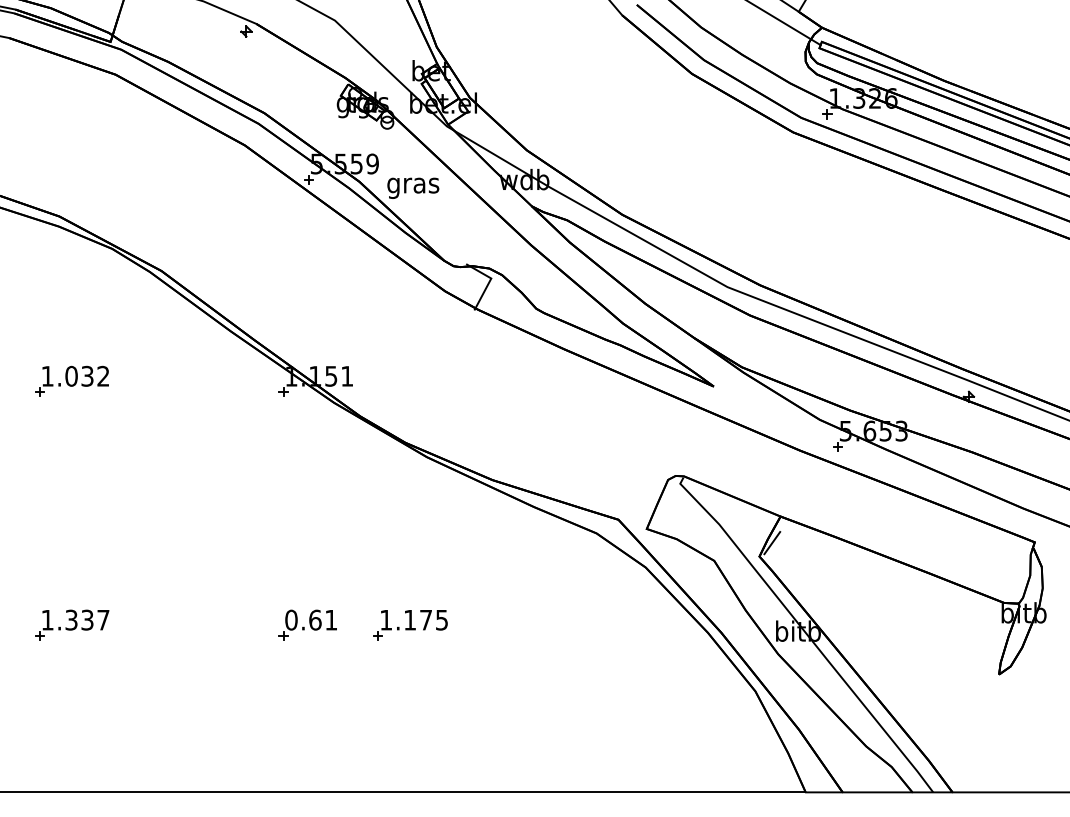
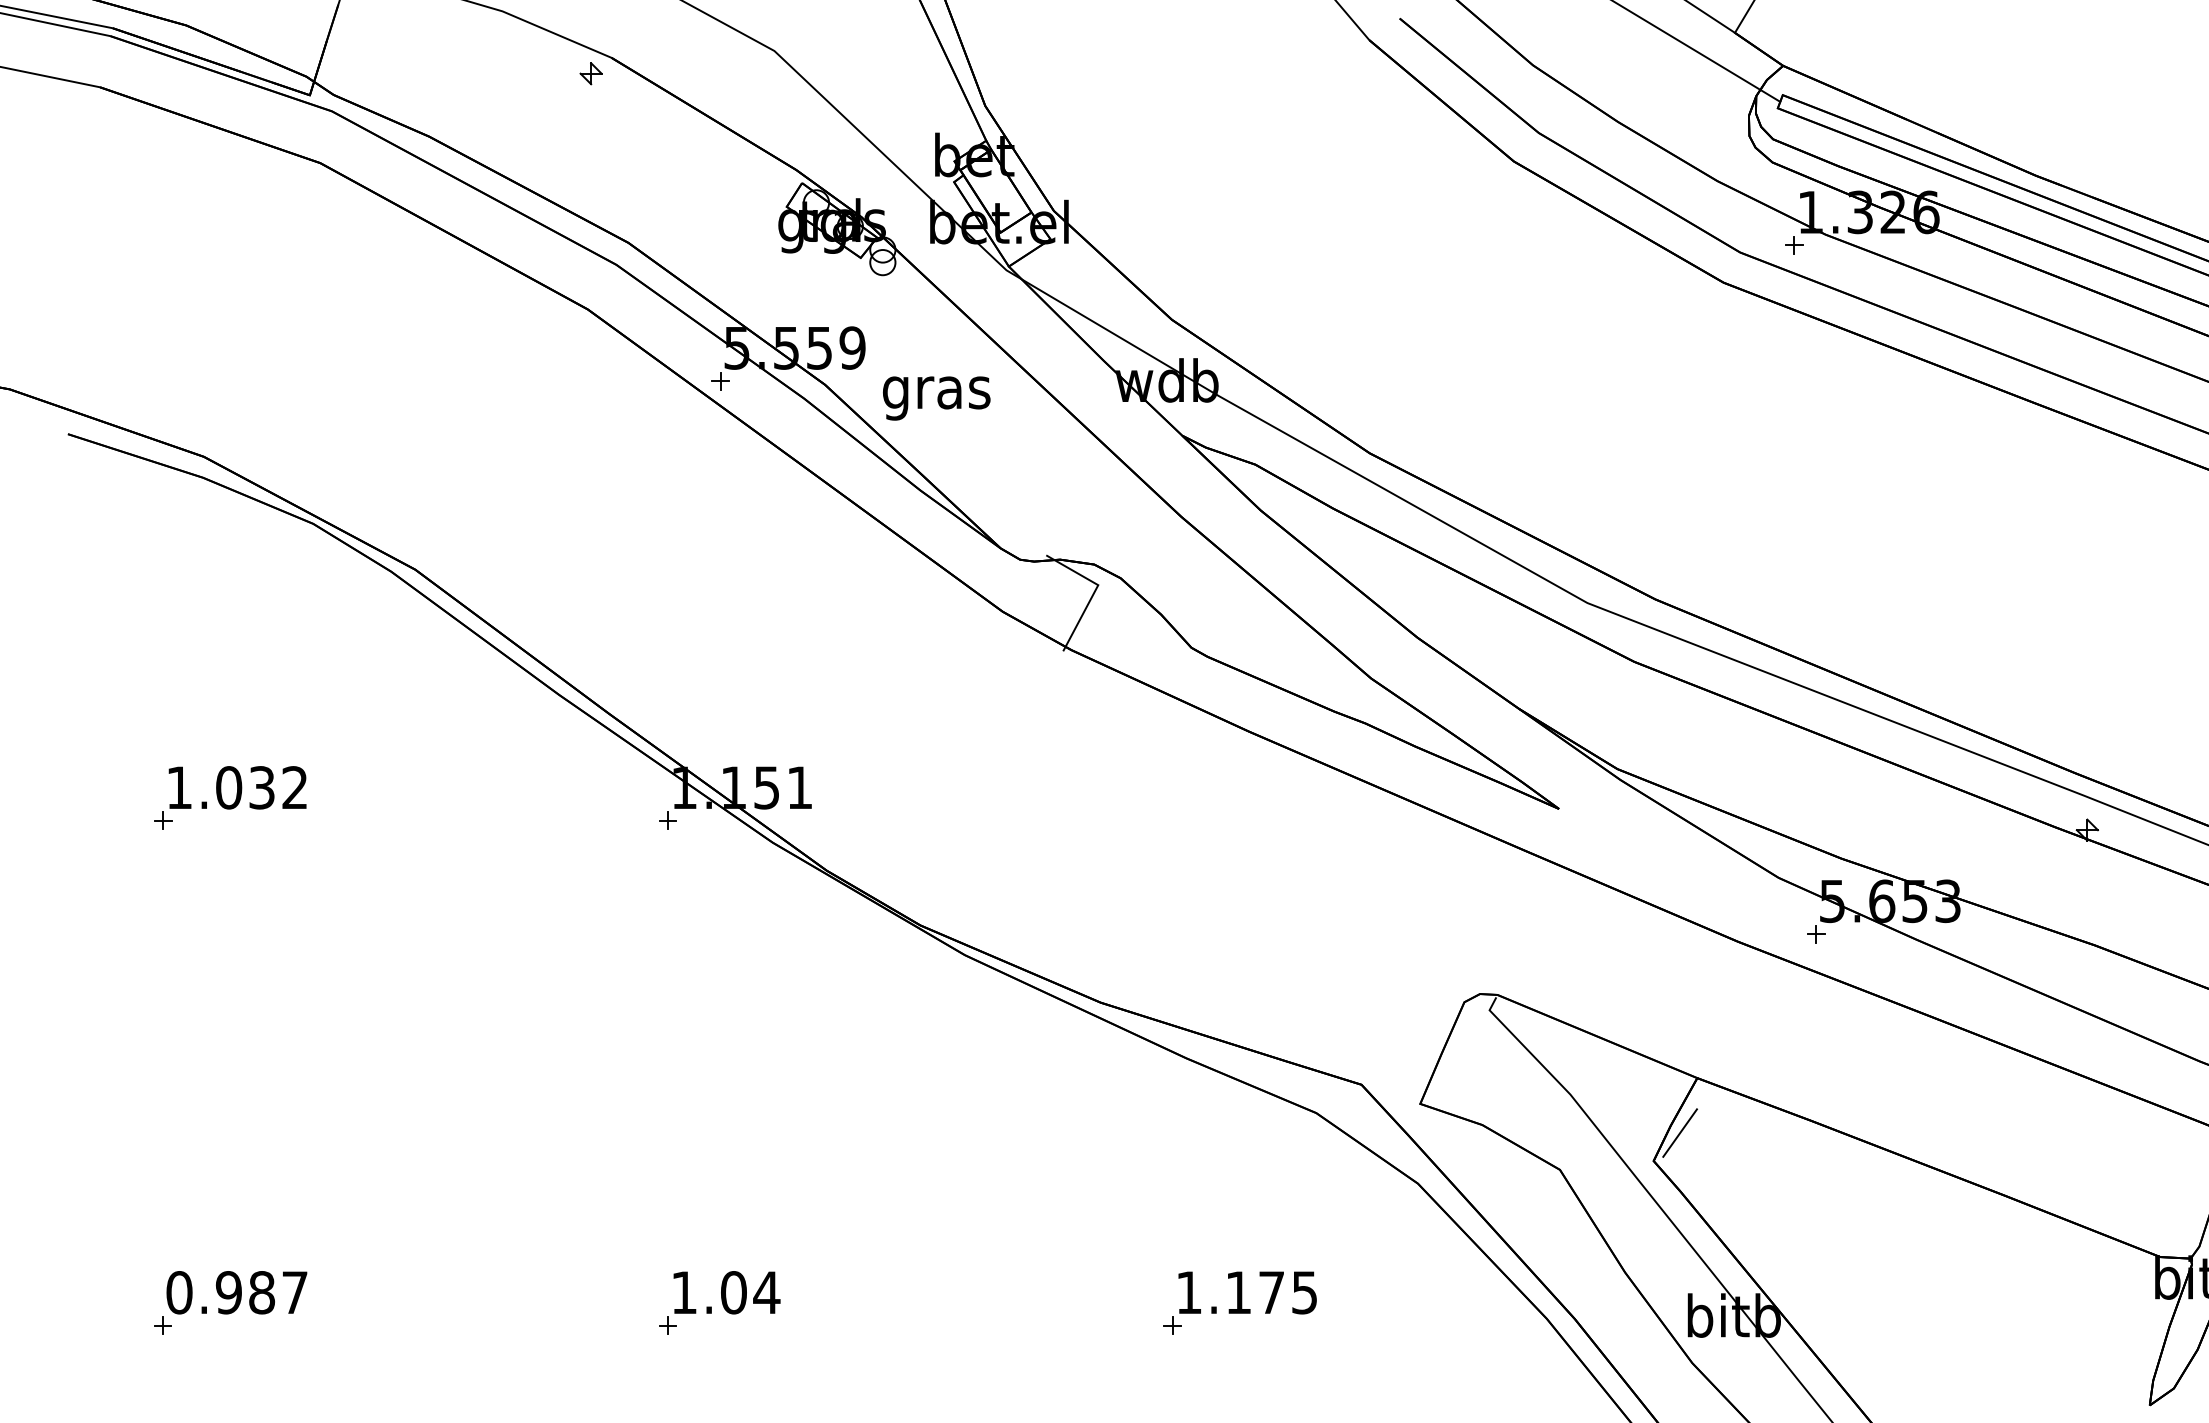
text: (67, 619) -> (220, 1291), 1.337 -> 0.987
text: (311, 619) -> (725, 1291), 0.61 -> 1.04
part: (410, 625) -> (1239, 1303), moved

